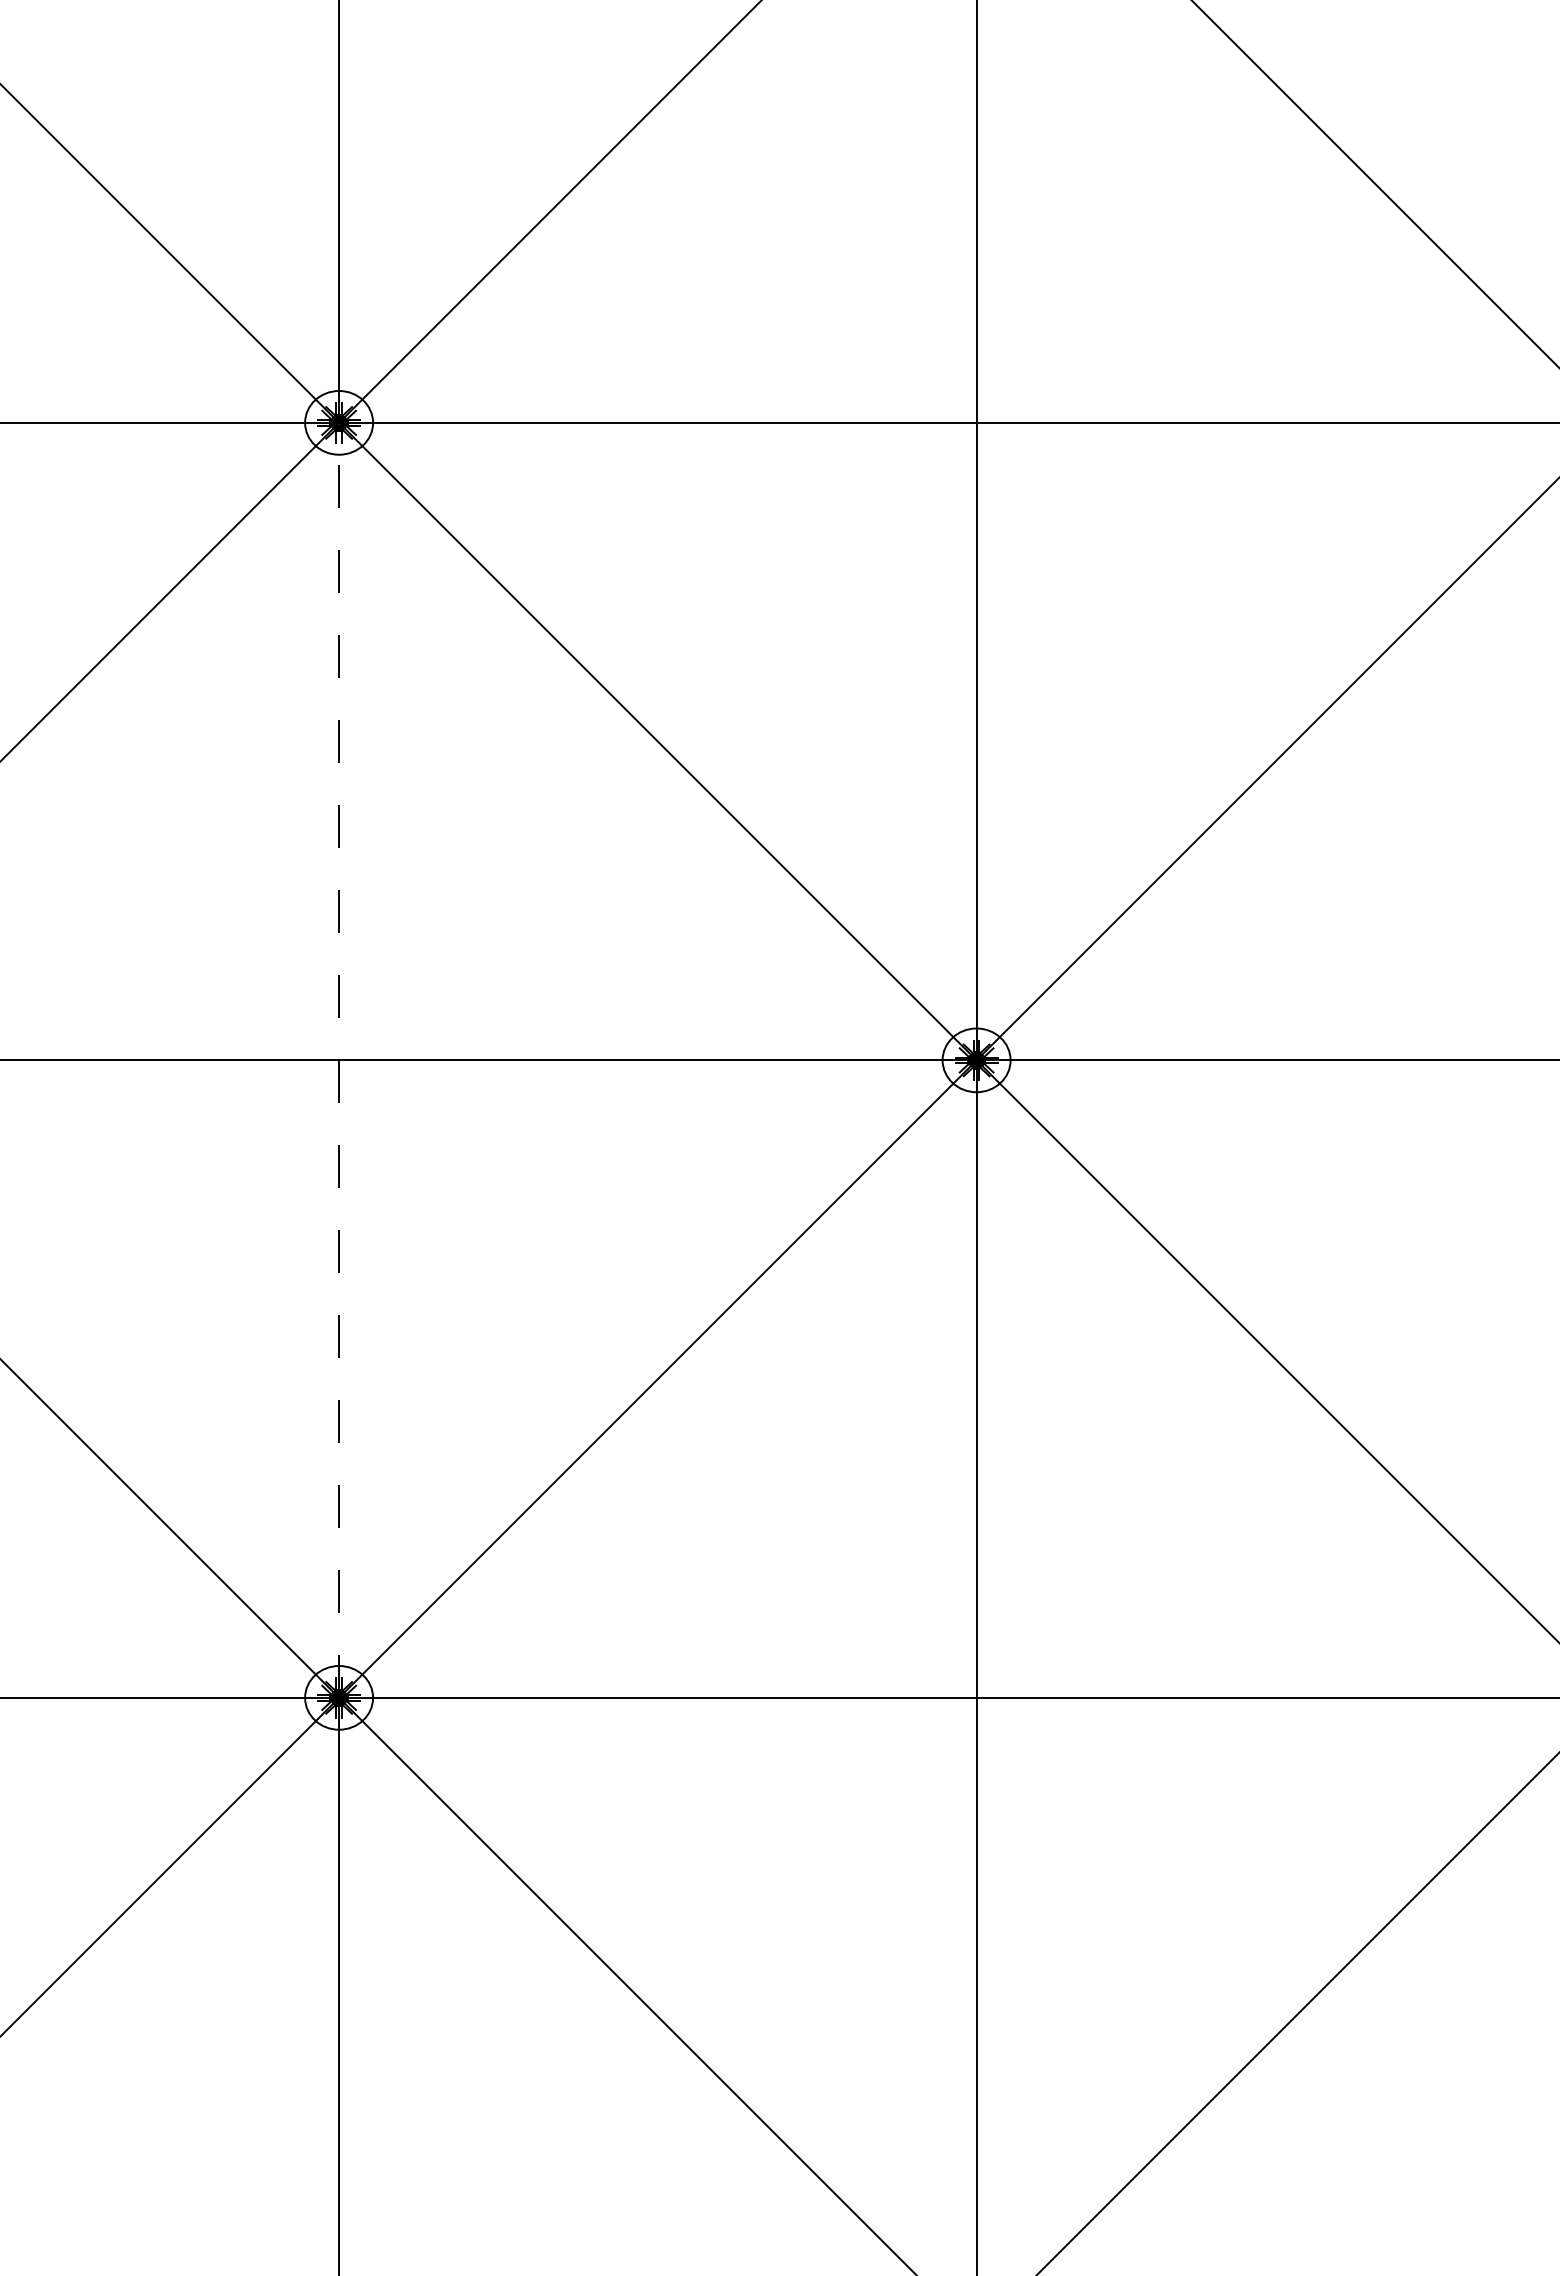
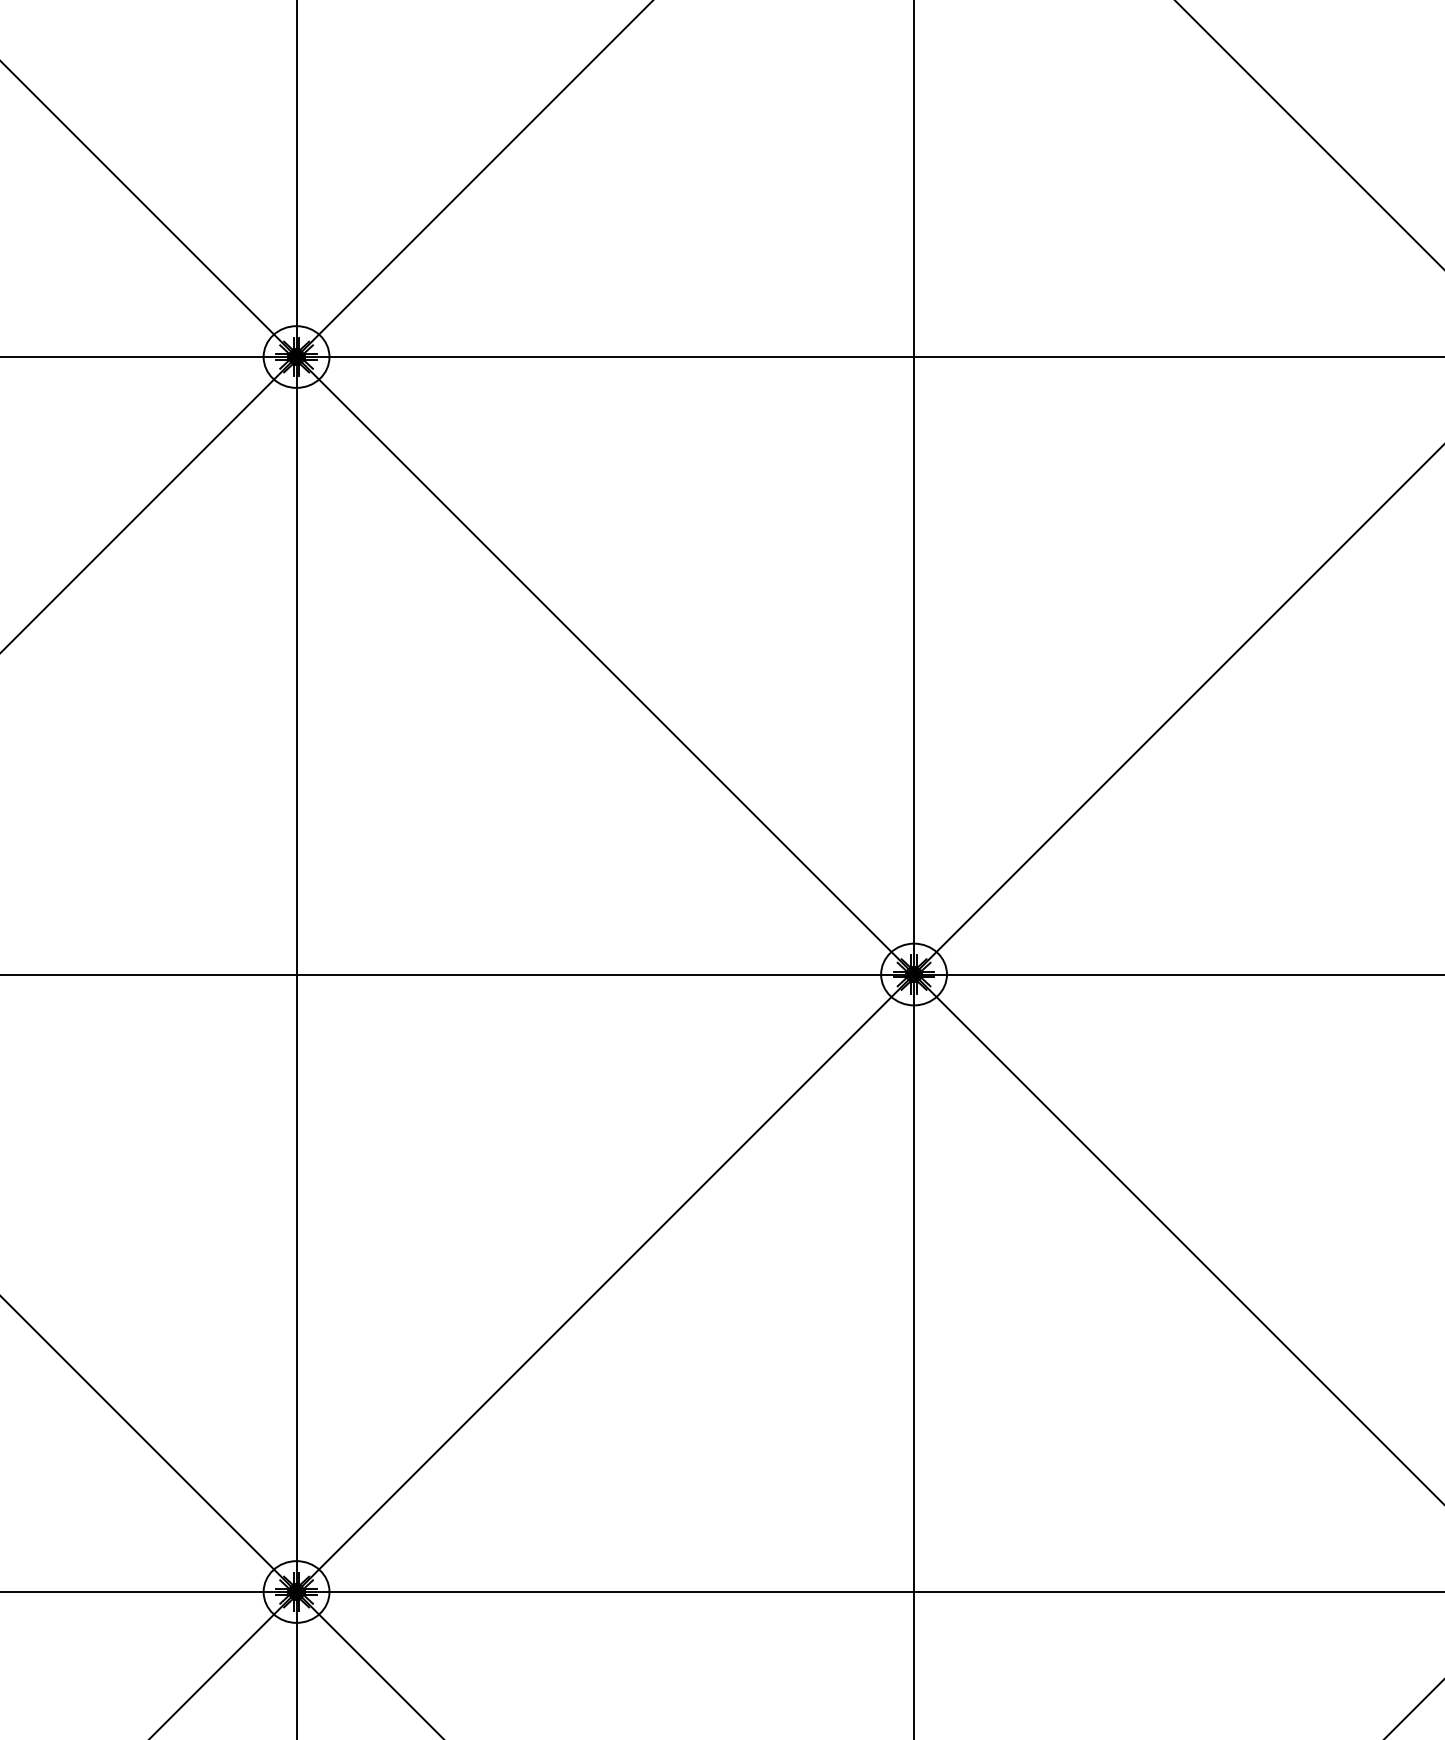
line: (339, 1060) -> (296, 974), dashed -> solid

